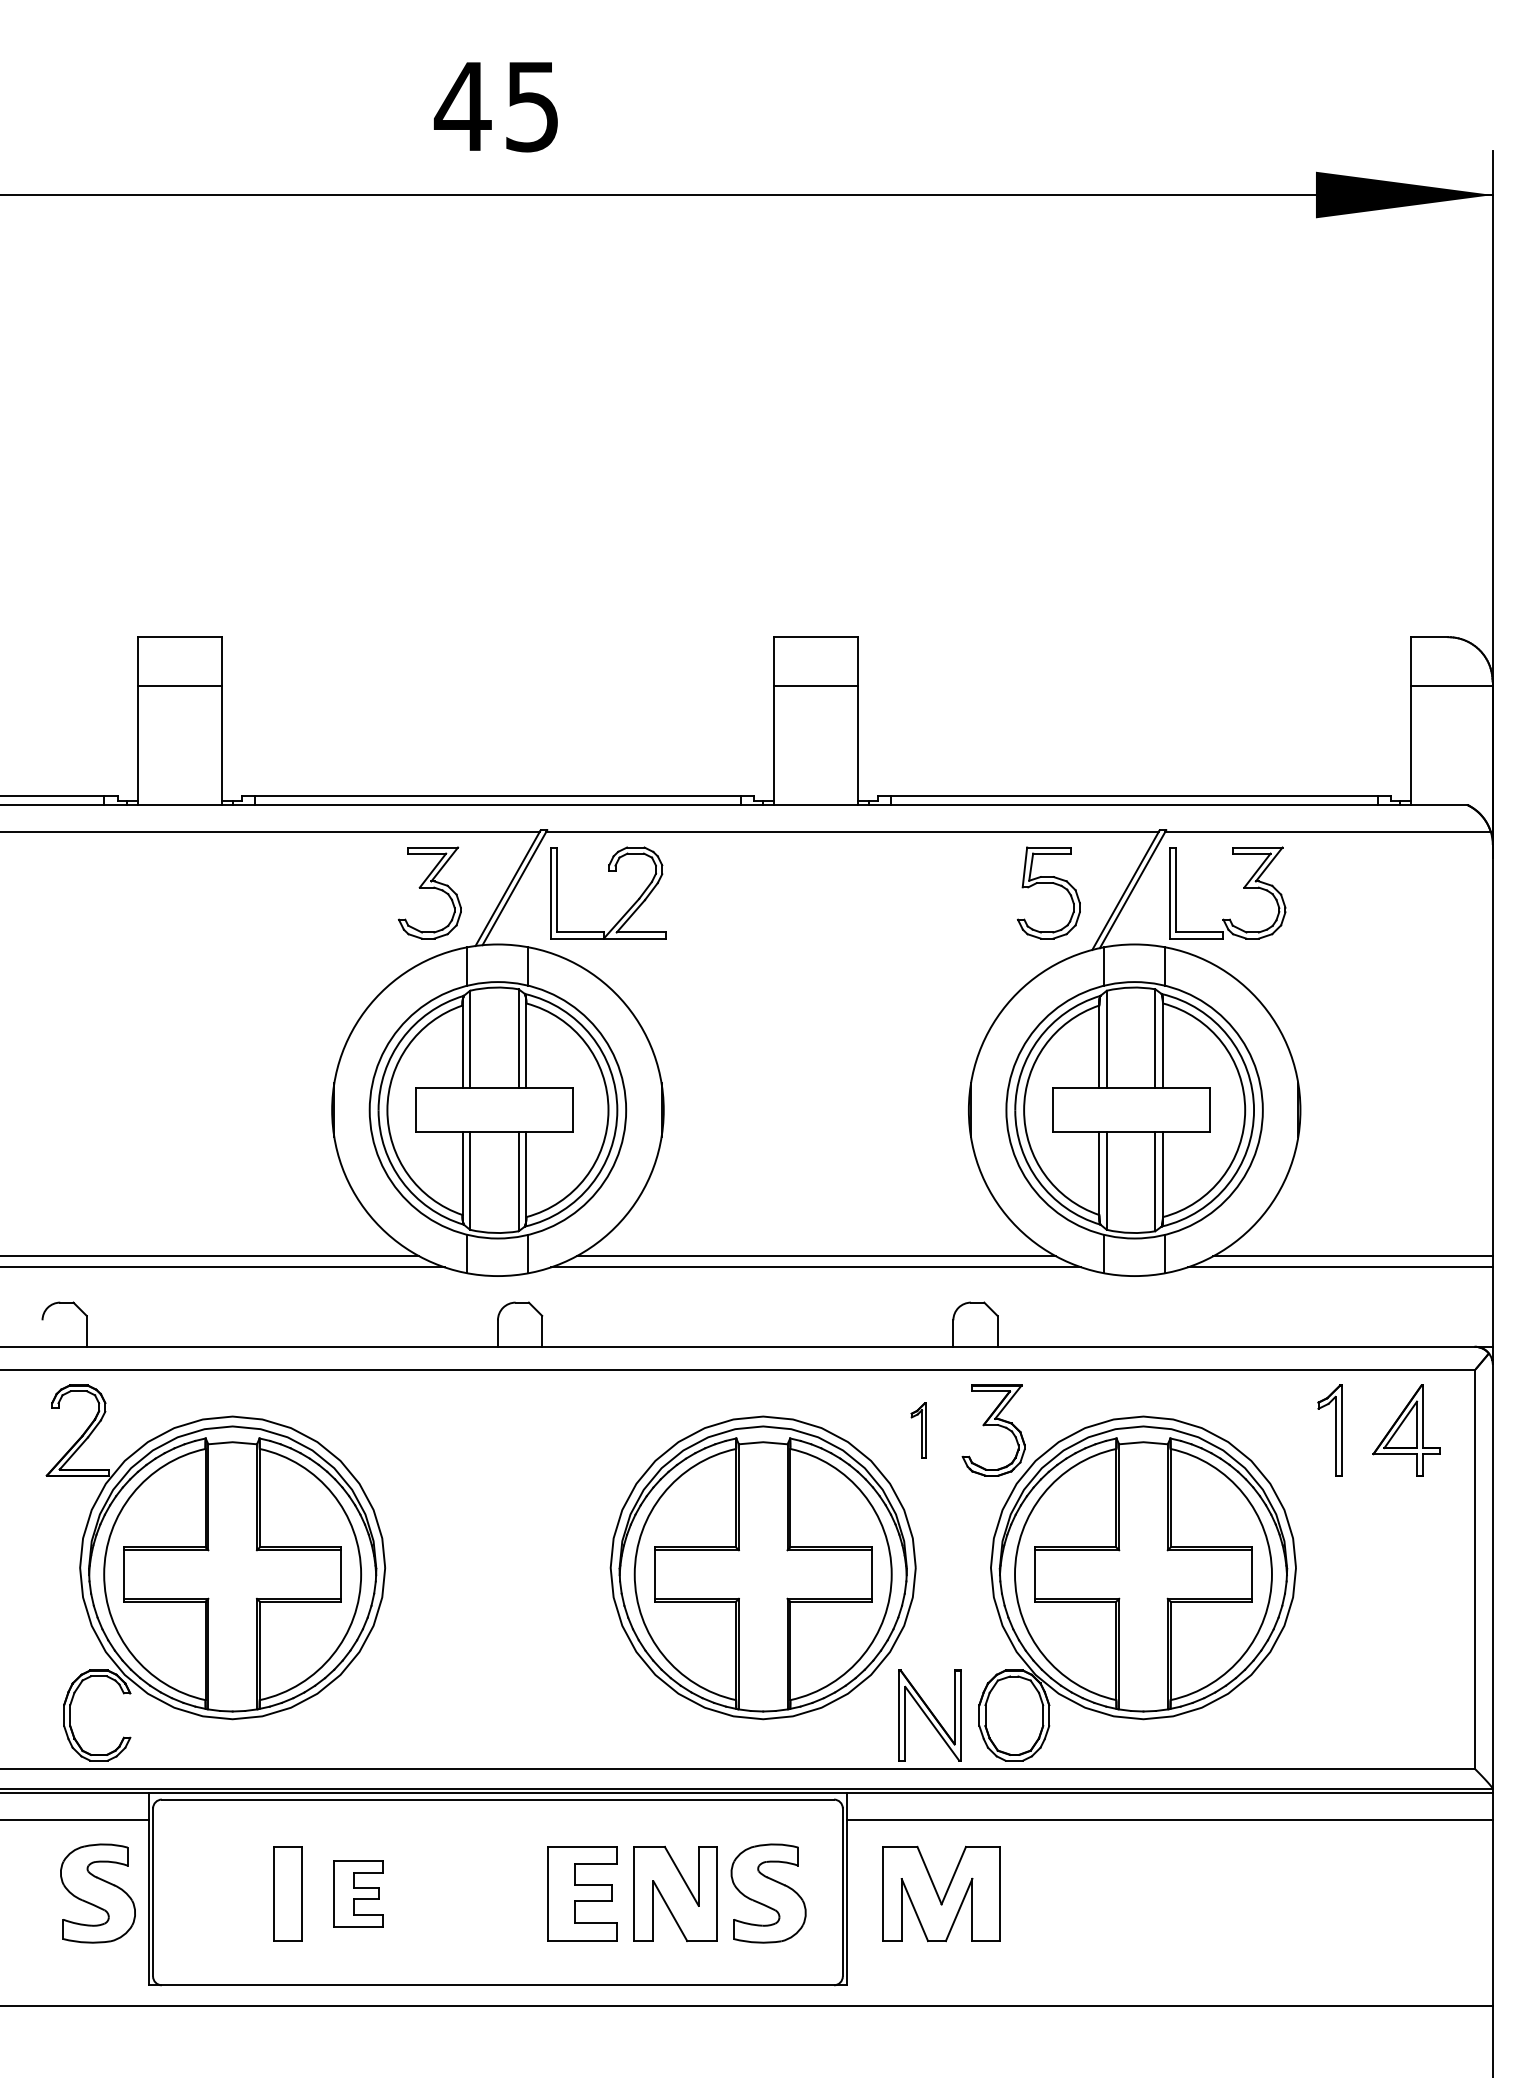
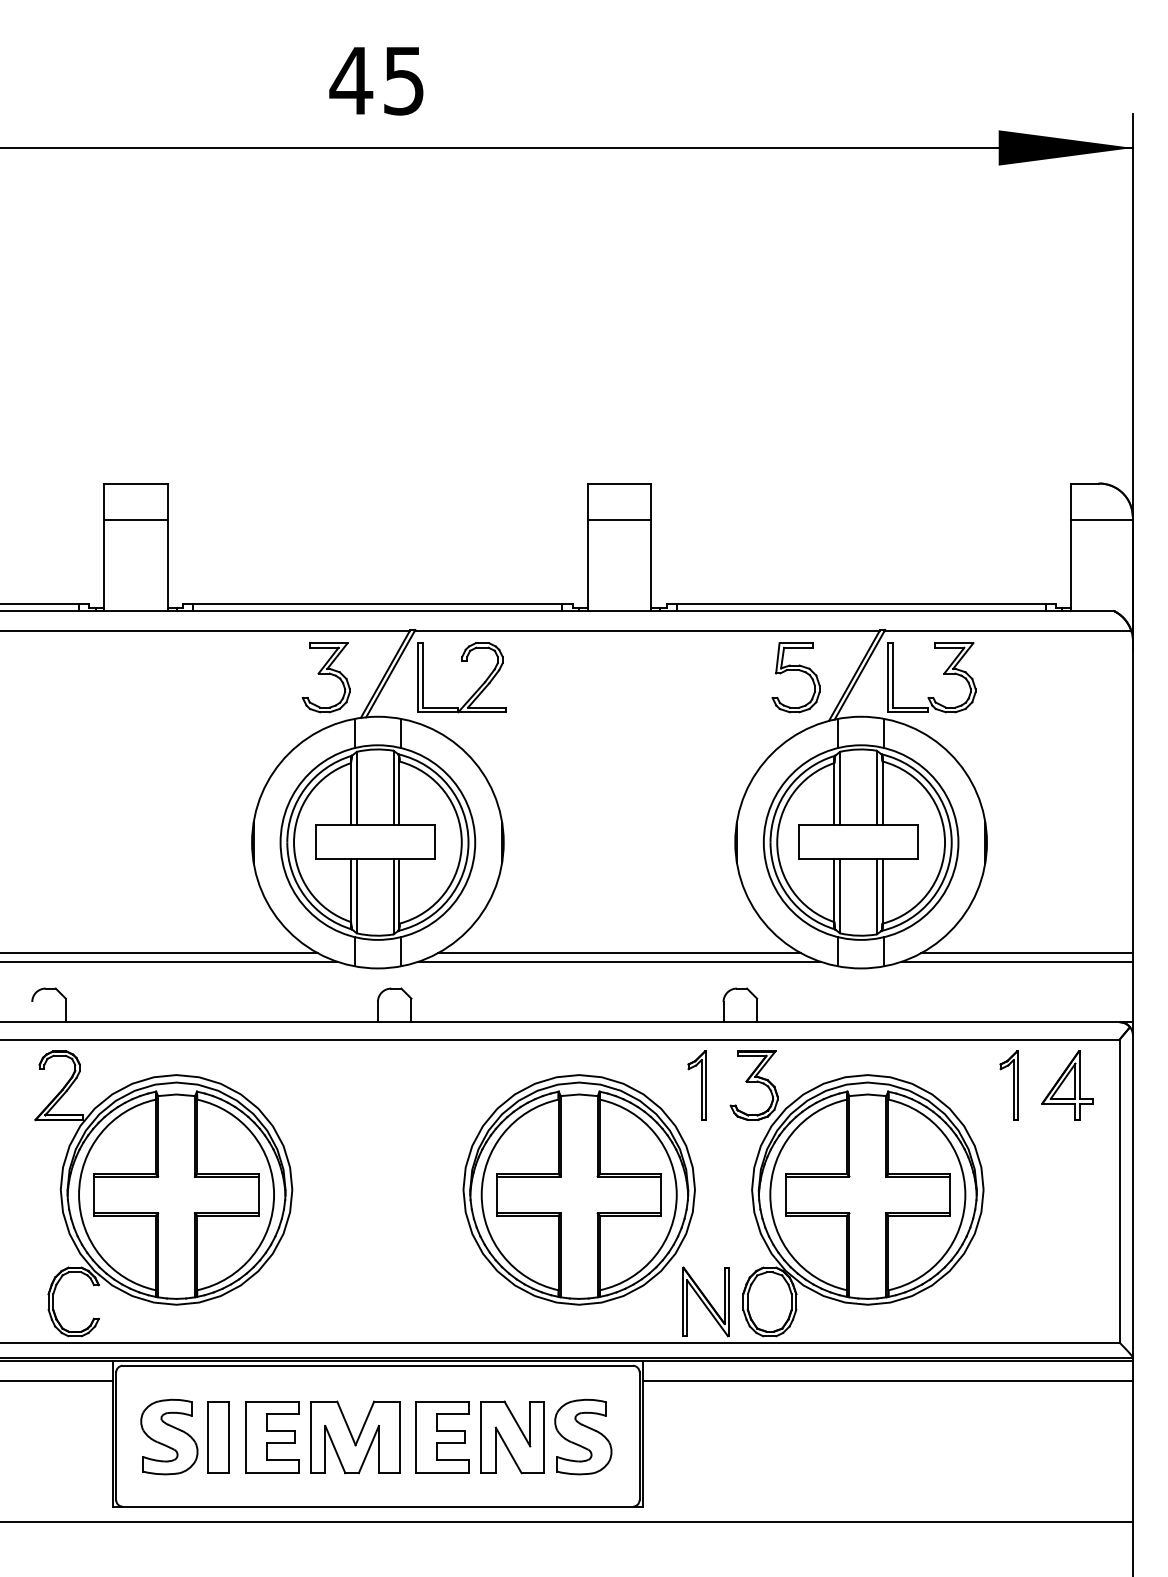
part: (917, 1430) -> (696, 1085), size x1.67
part: (98, 1892) -> (169, 1436), moved
part: (359, 1894) -> (272, 1437), size x1.43
part: (941, 1894) -> (355, 1437), moved

